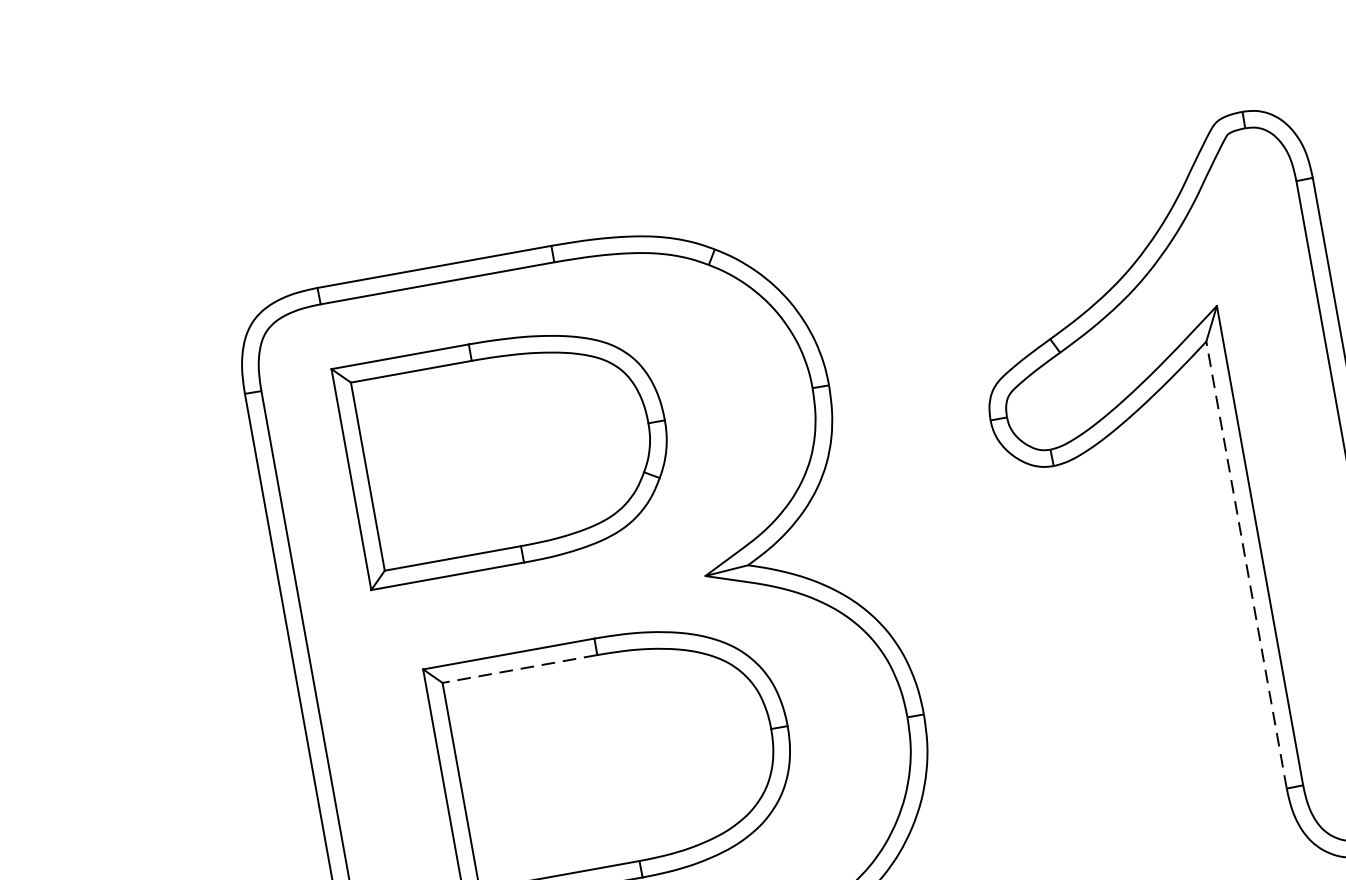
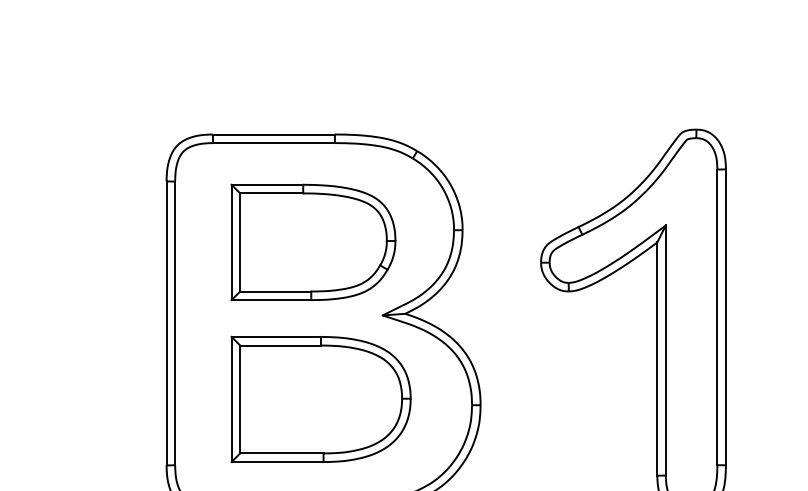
part: (508, 451) -> (313, 242), moved
line: (1247, 565) -> (657, 359), dashed -> solid
line: (519, 668) -> (280, 345), dashed -> solid

